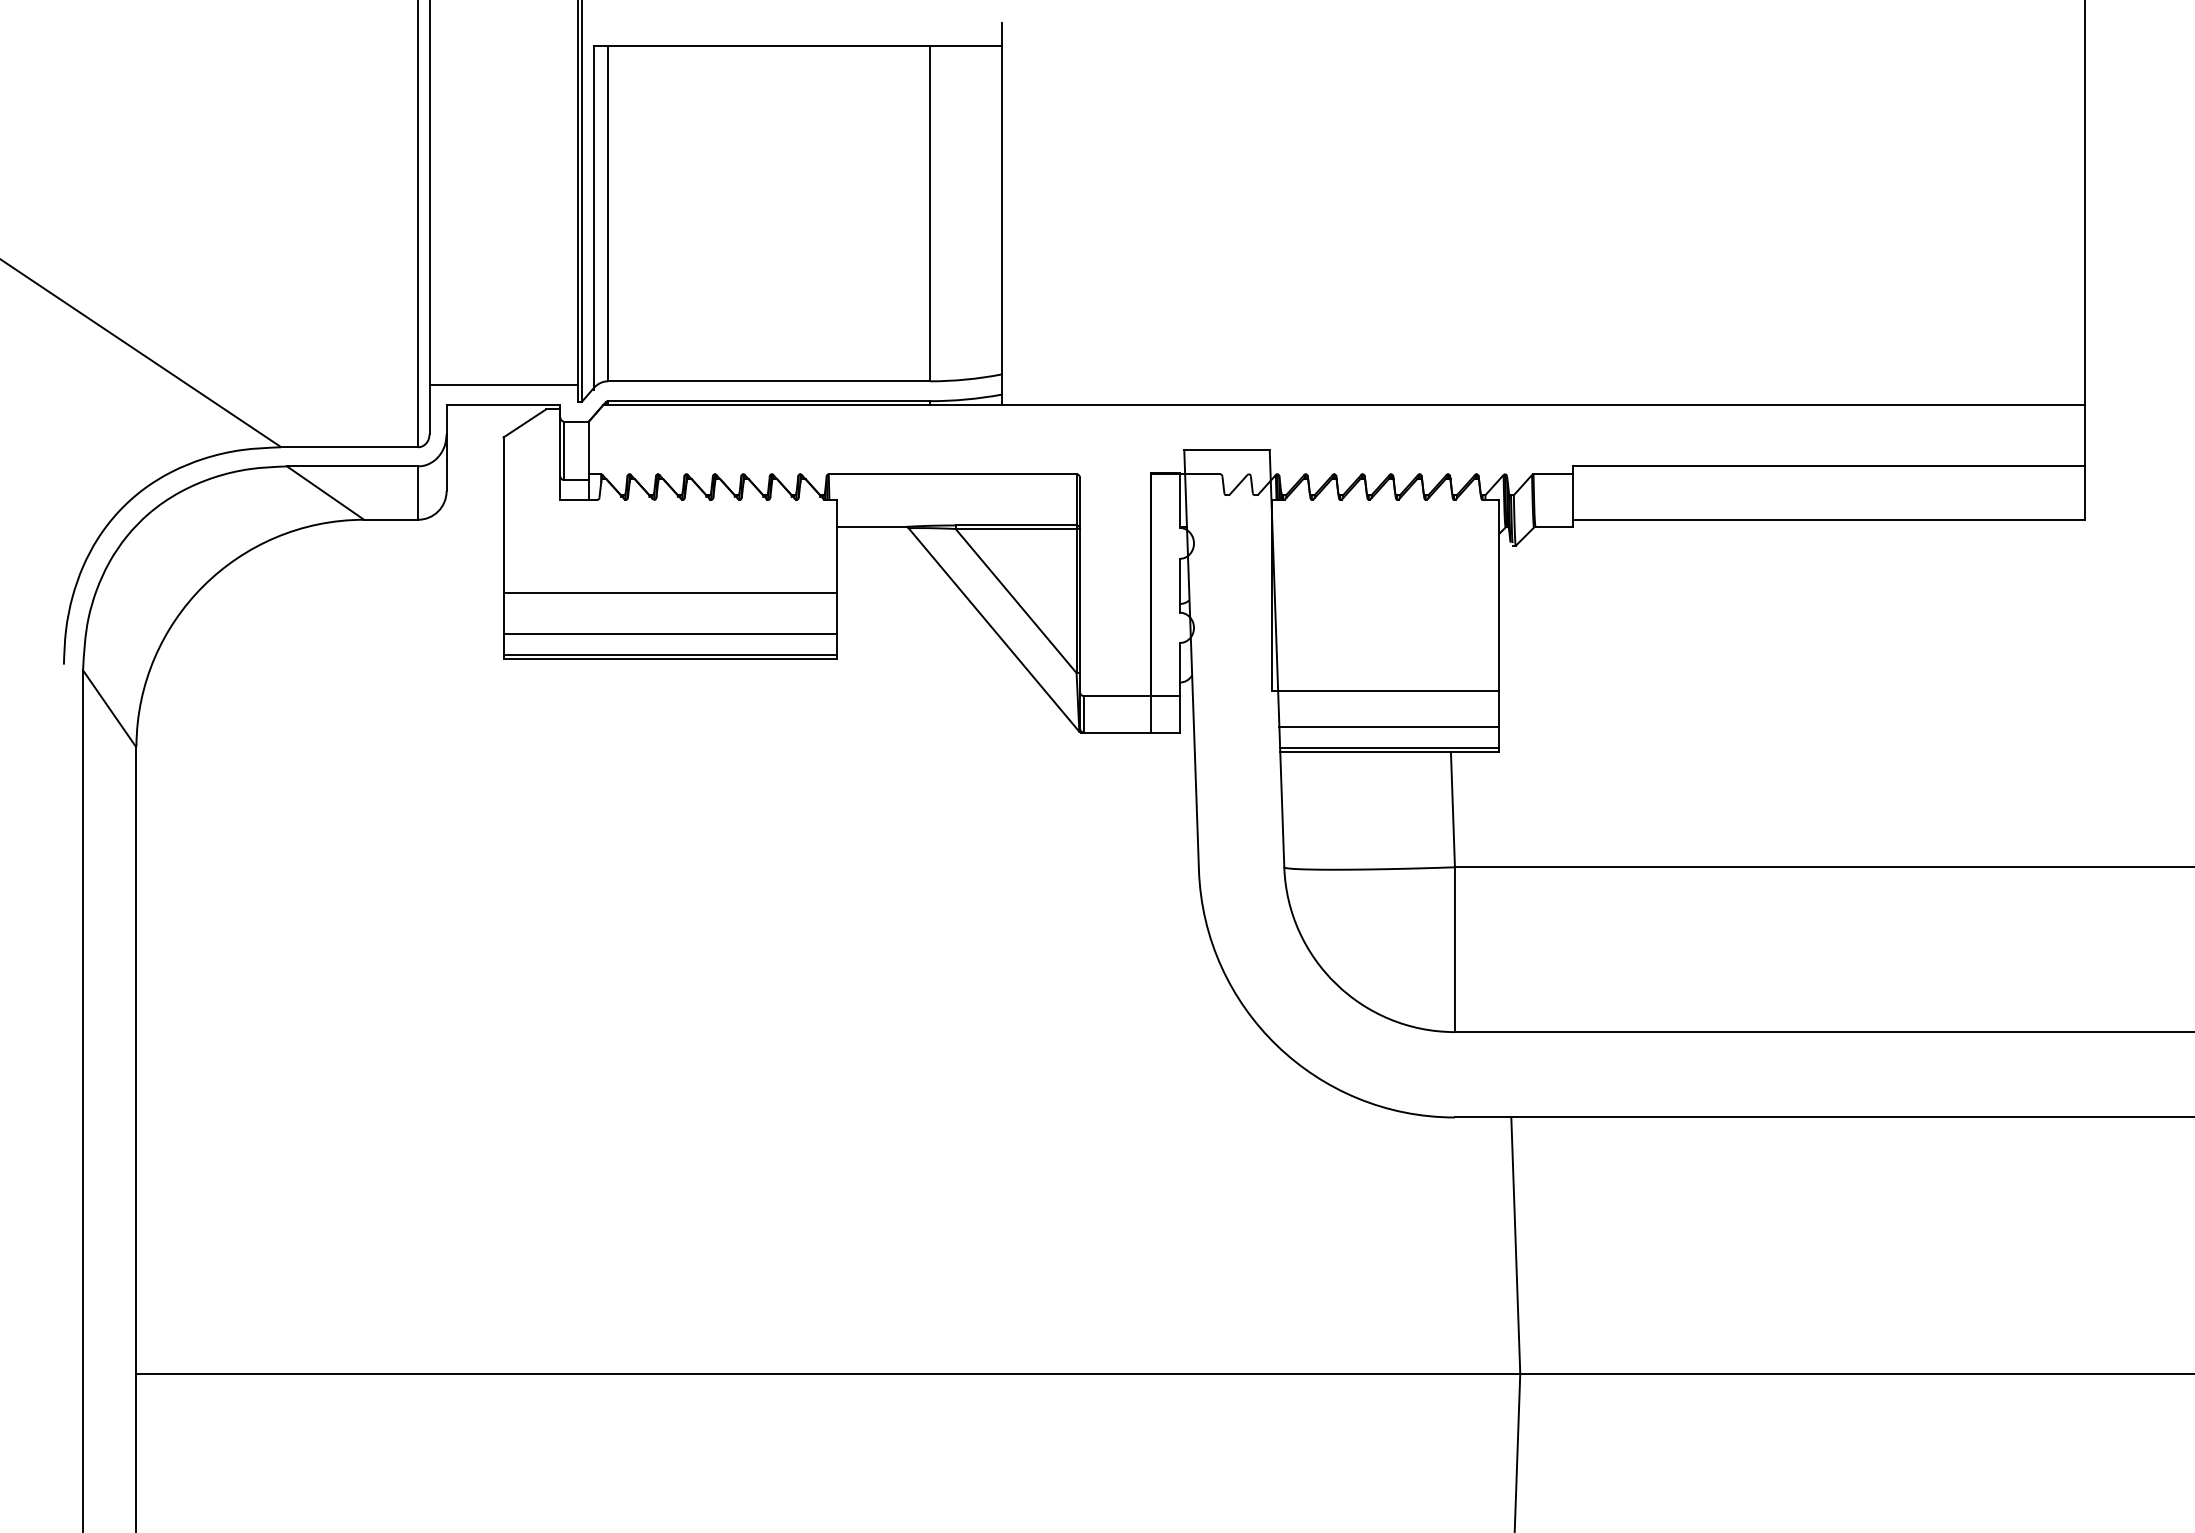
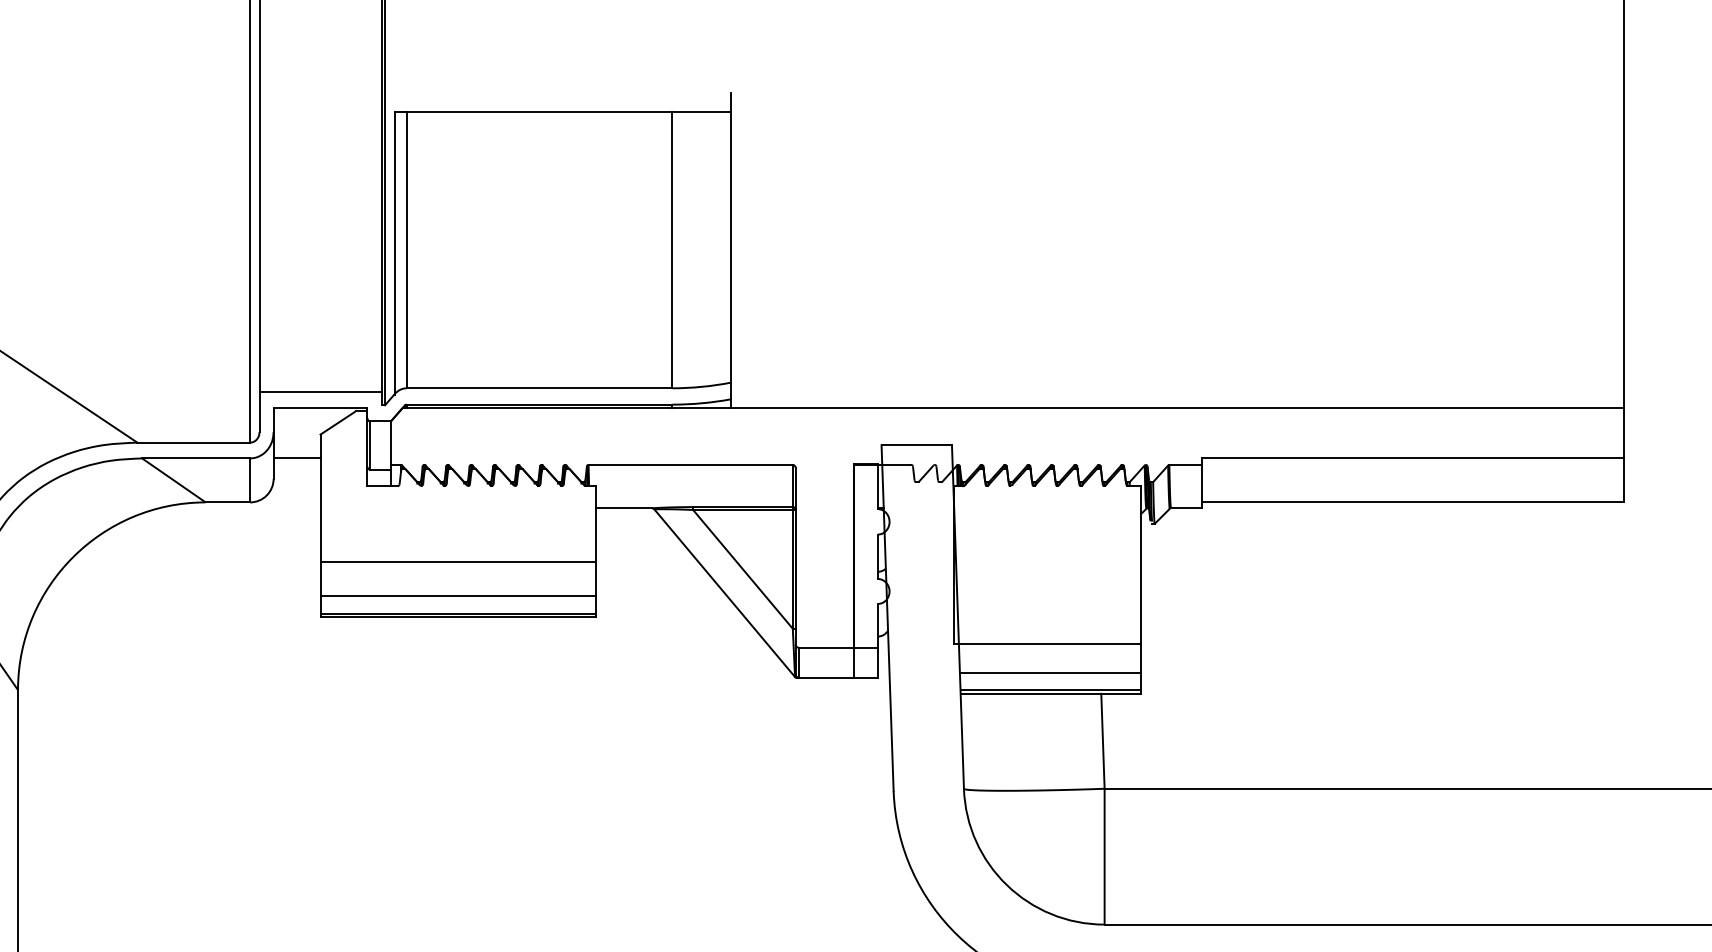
line: (474, 465) -> (296, 457), added

